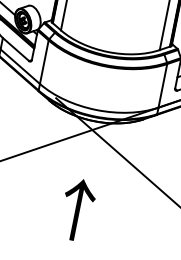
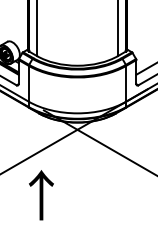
text: (77, 210) -> (41, 195), moved

